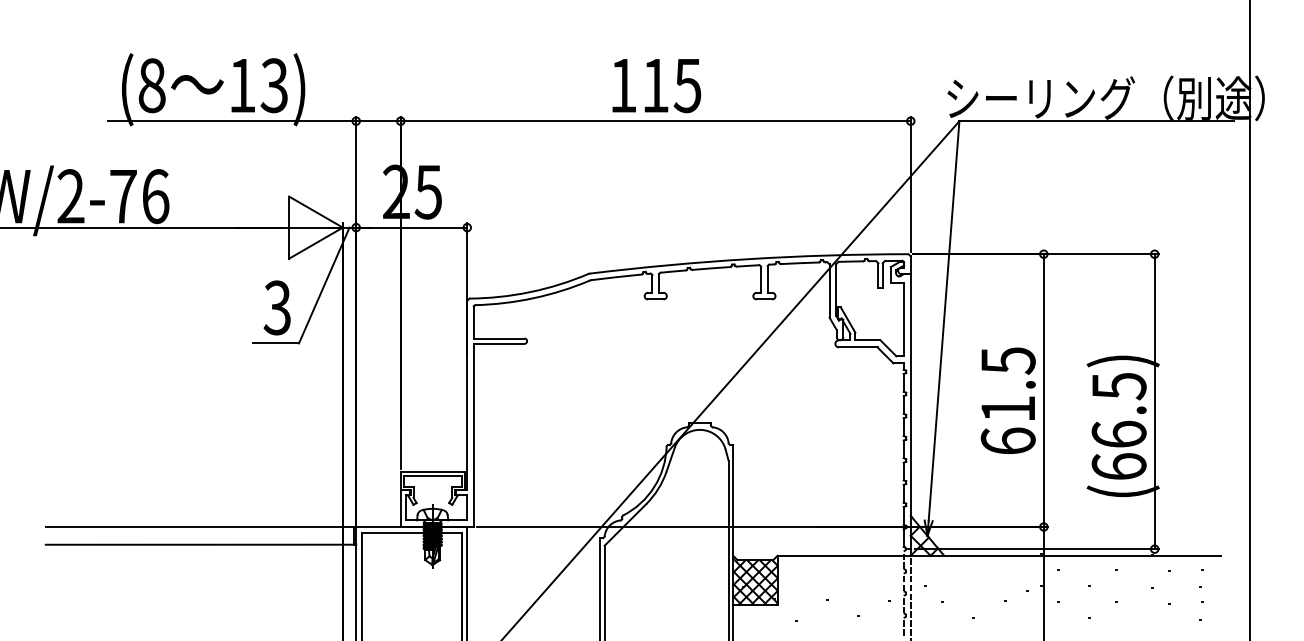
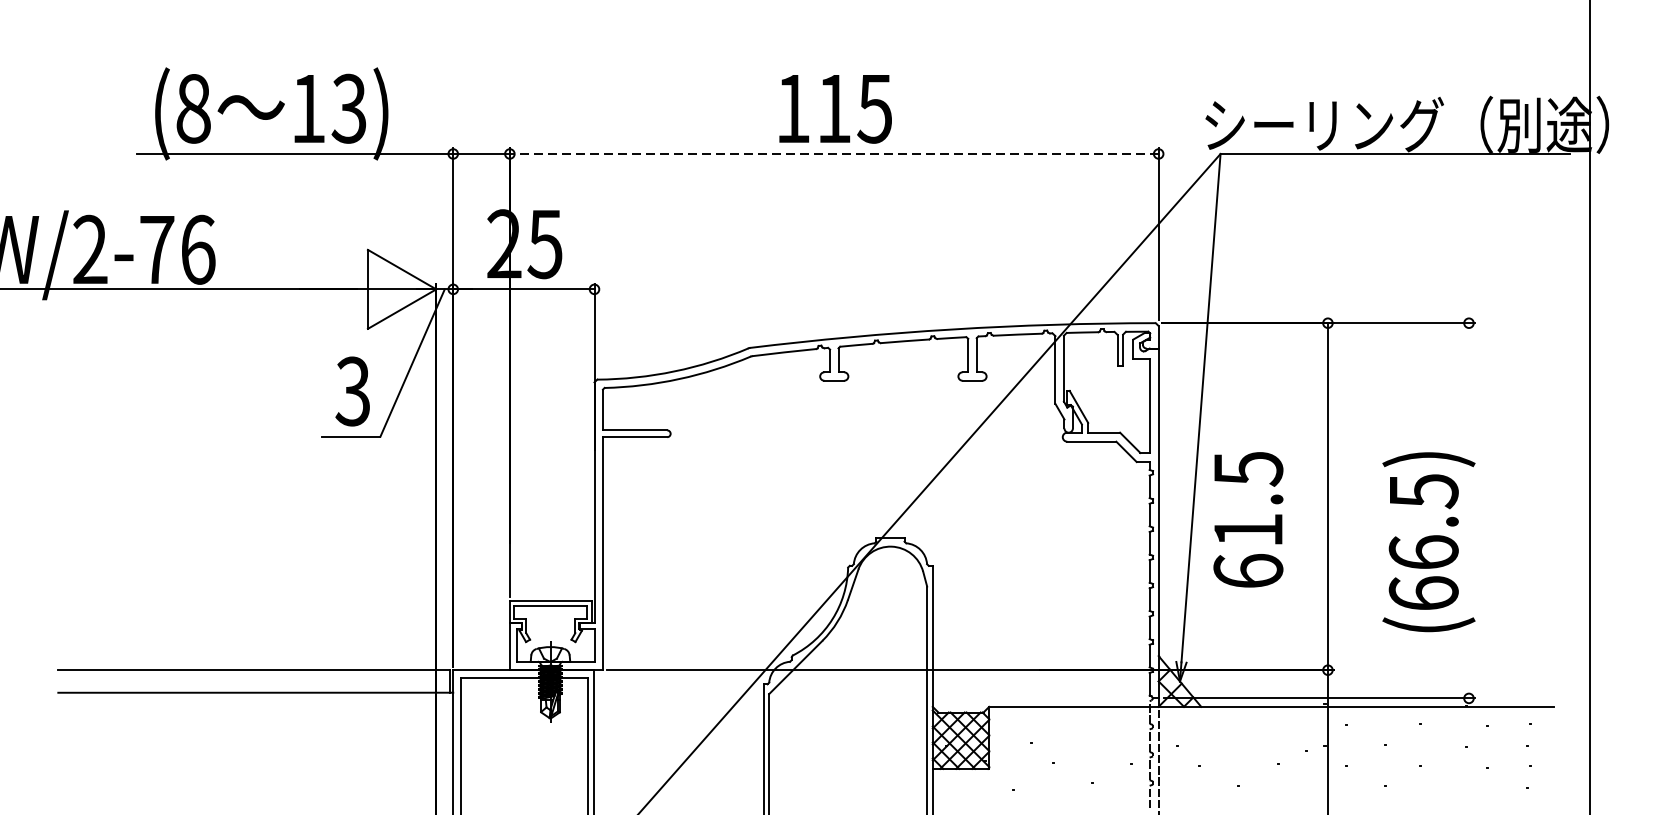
line: (655, 121) -> (833, 154), solid -> dashed
text: (1007, 400) -> (1247, 519), moved
line: (1154, 401) -> (1468, 510), removed

